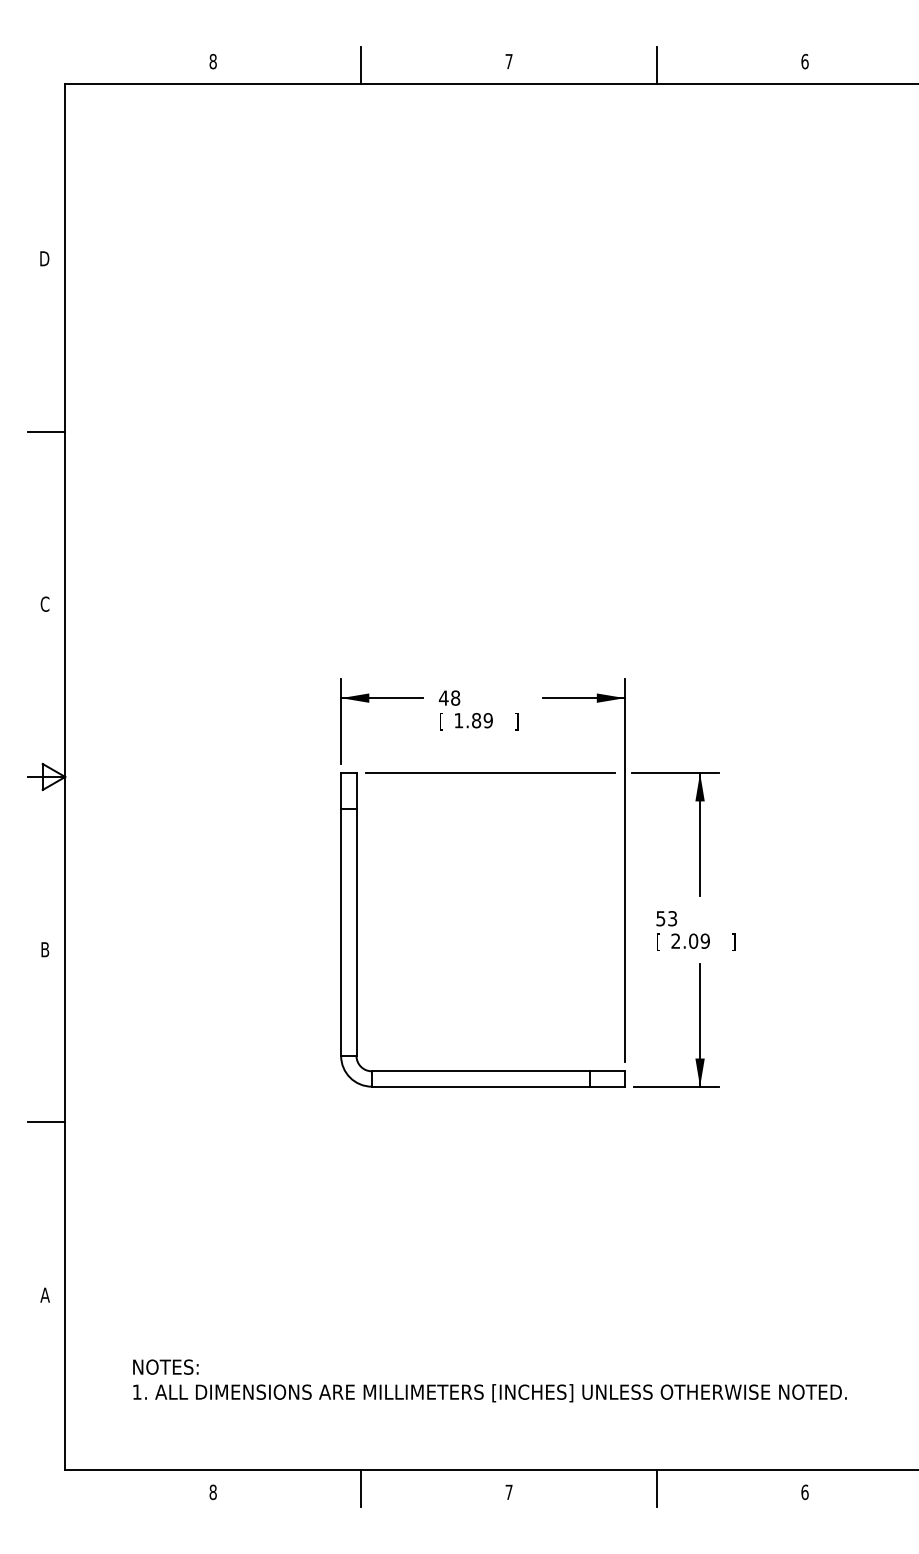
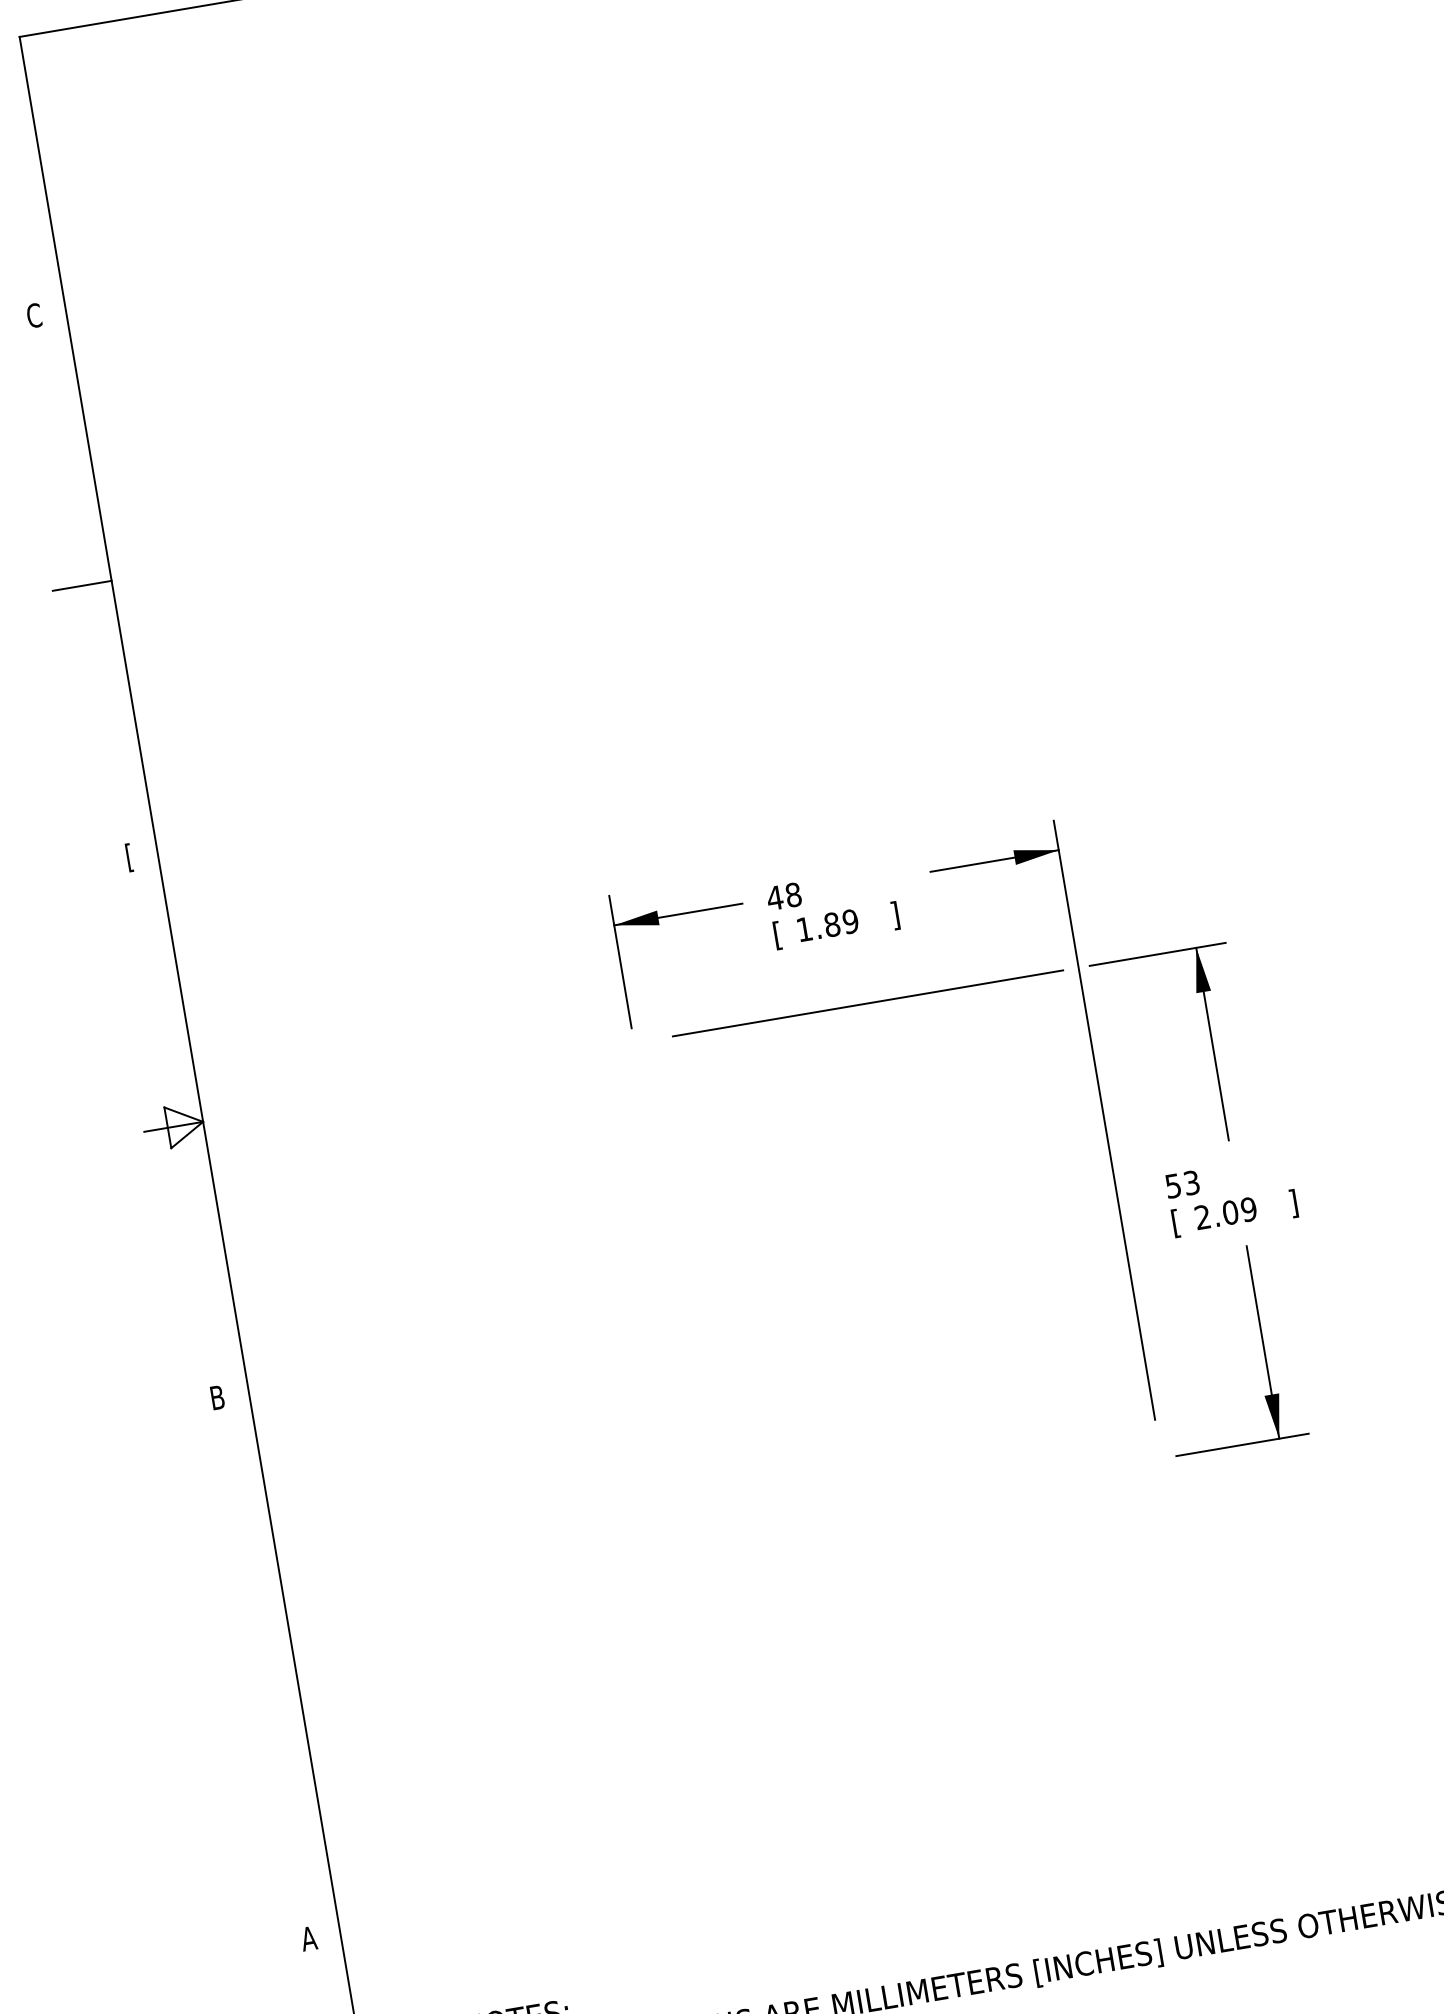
text: (44, 258) -> (33, 315), D -> C
text: (44, 604) -> (124, 857), C -> [
part: (357, 929) -> (701, 1283), removed
line: (46, 1122) -> (265, 1667), removed

